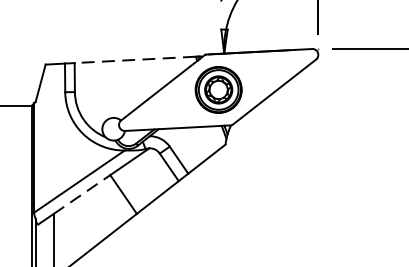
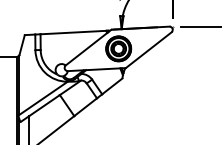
line: (135, 59) -> (73, 32), dashed -> solid
line: (81, 194) -> (44, 105), dashed -> solid

